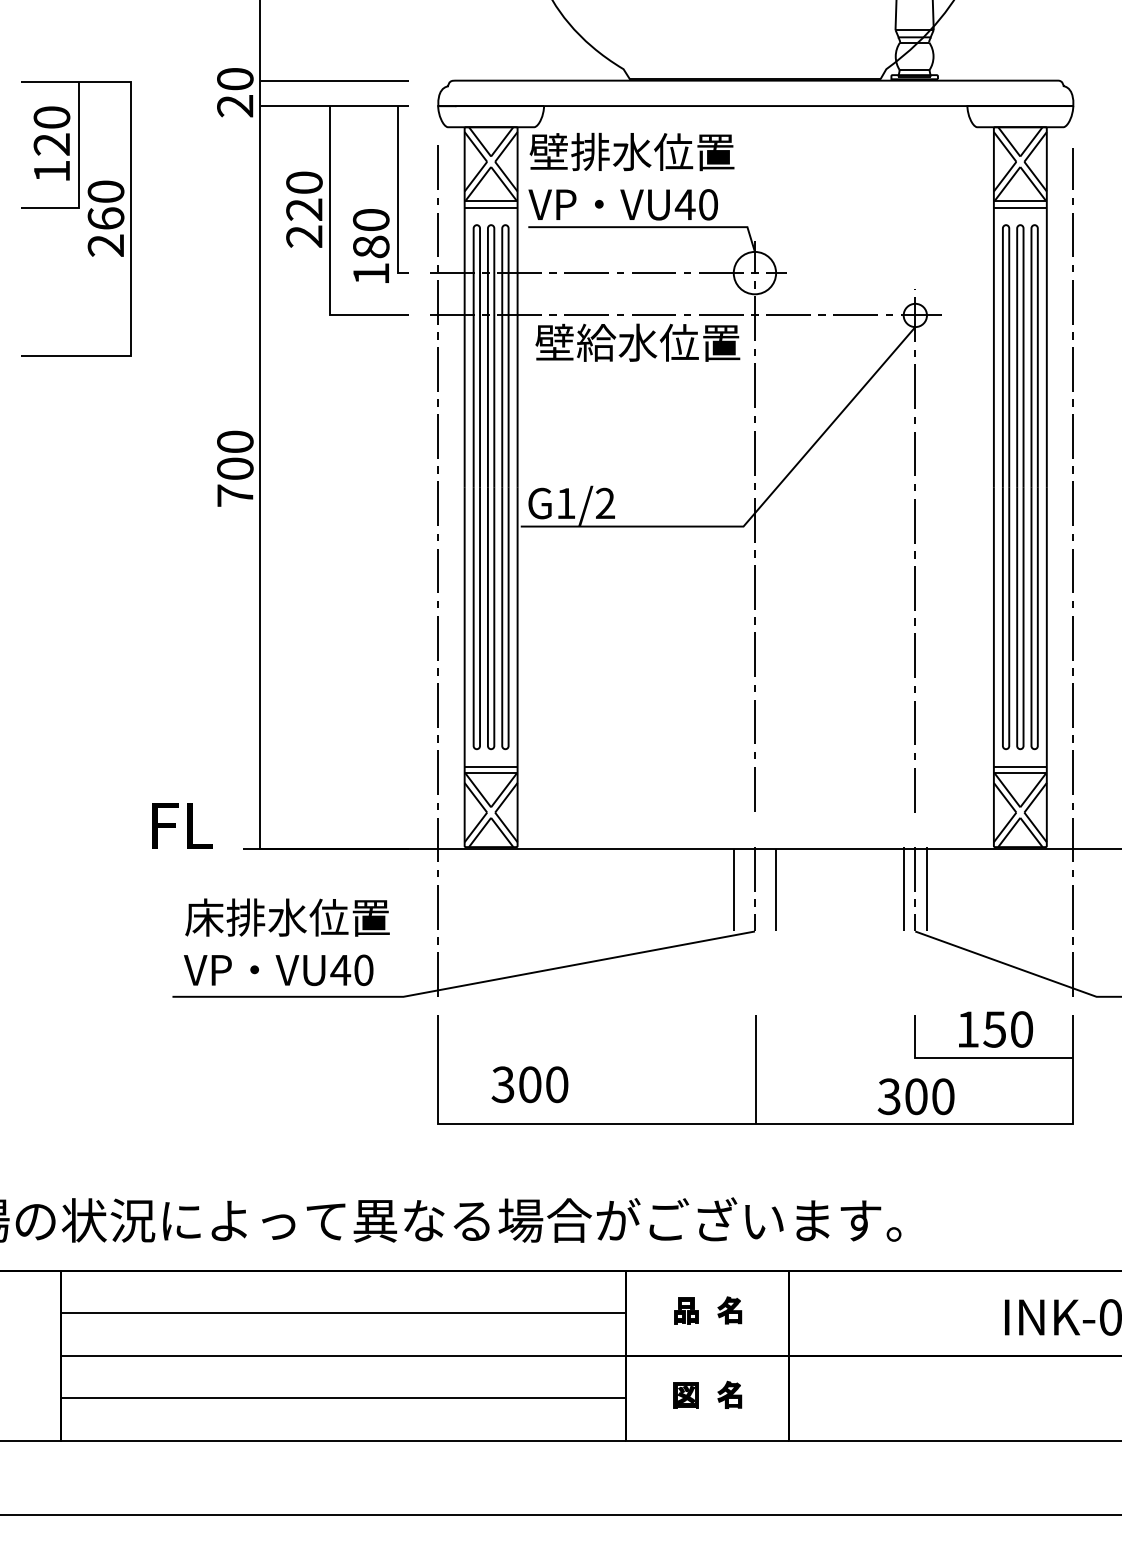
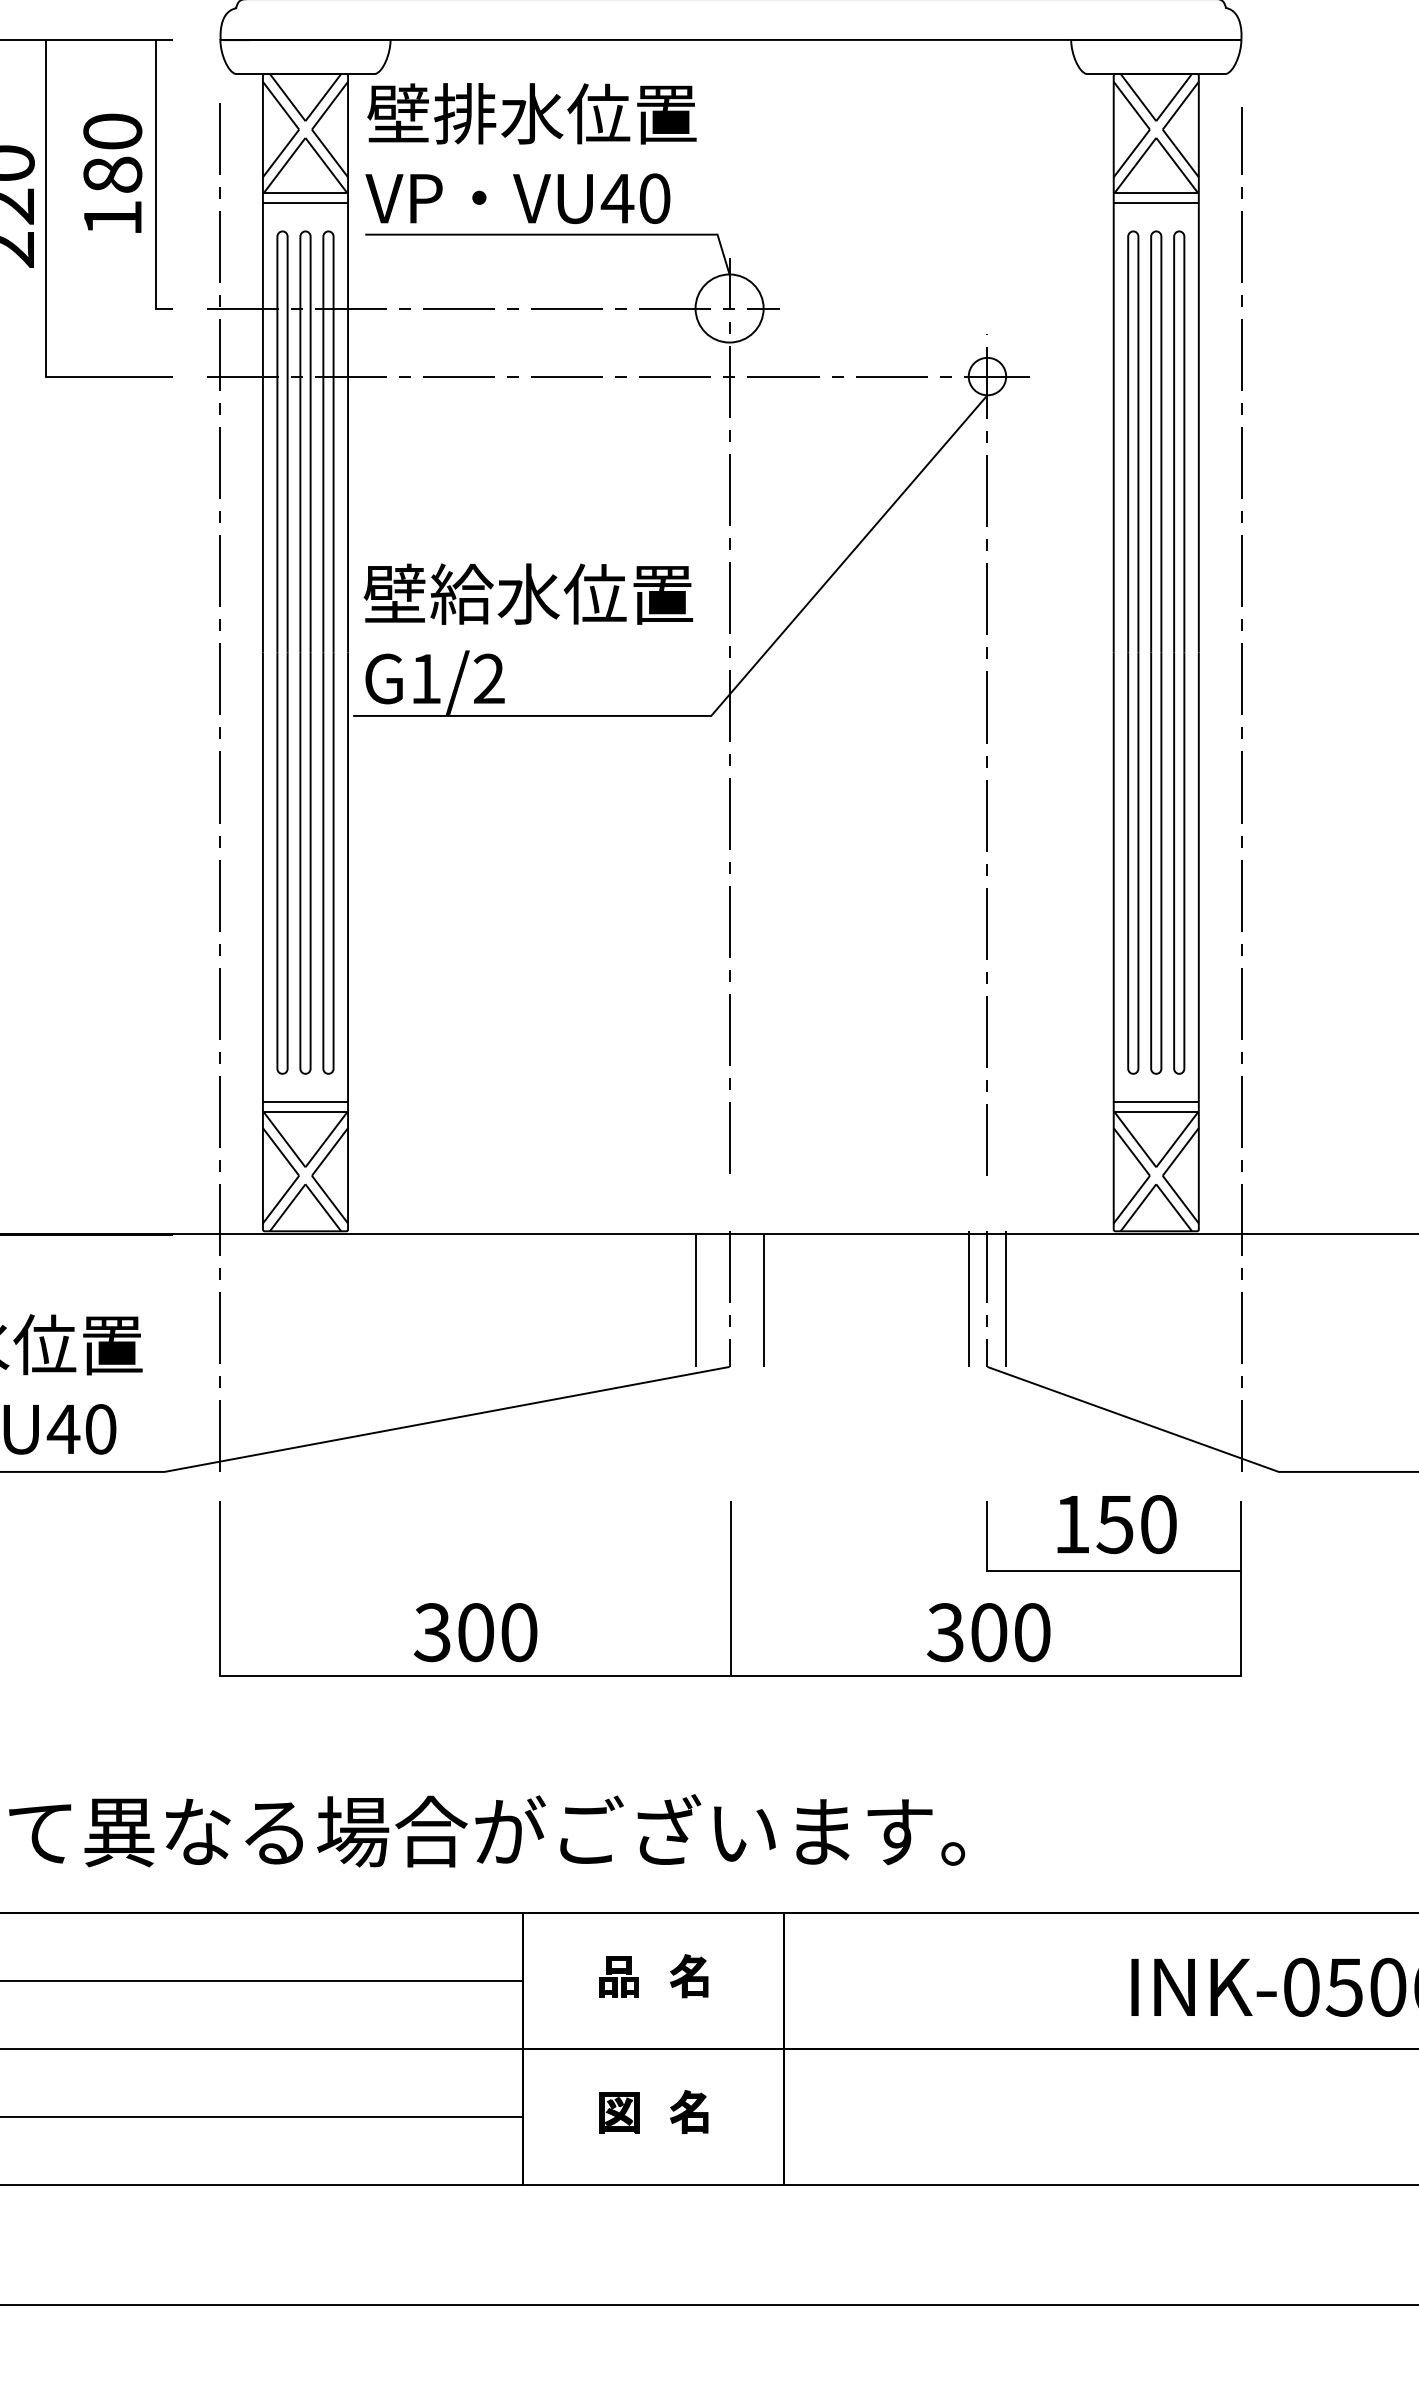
text: (371, 245) -> (113, 172), moved
text: (637, 342) -> (527, 593), moved
text: (529, 1084) -> (474, 1632), moved

